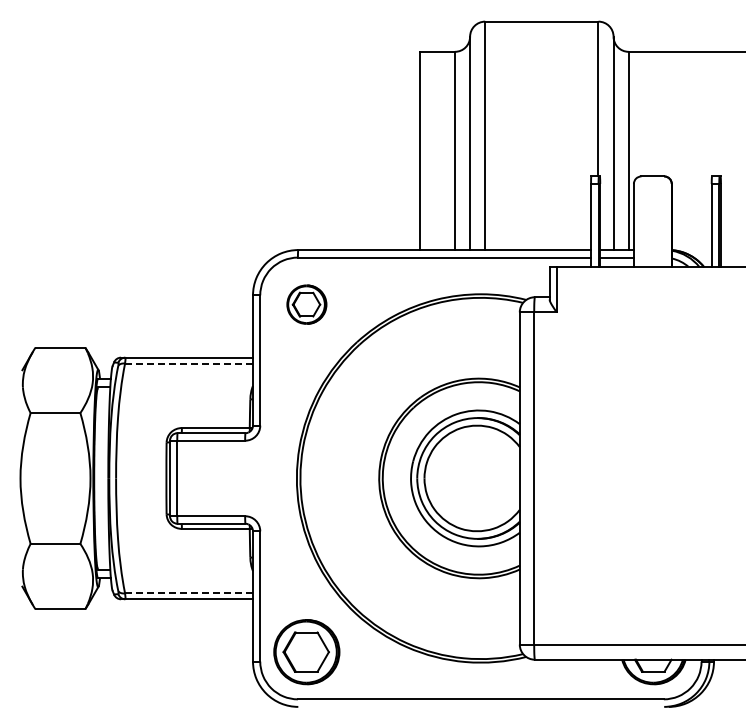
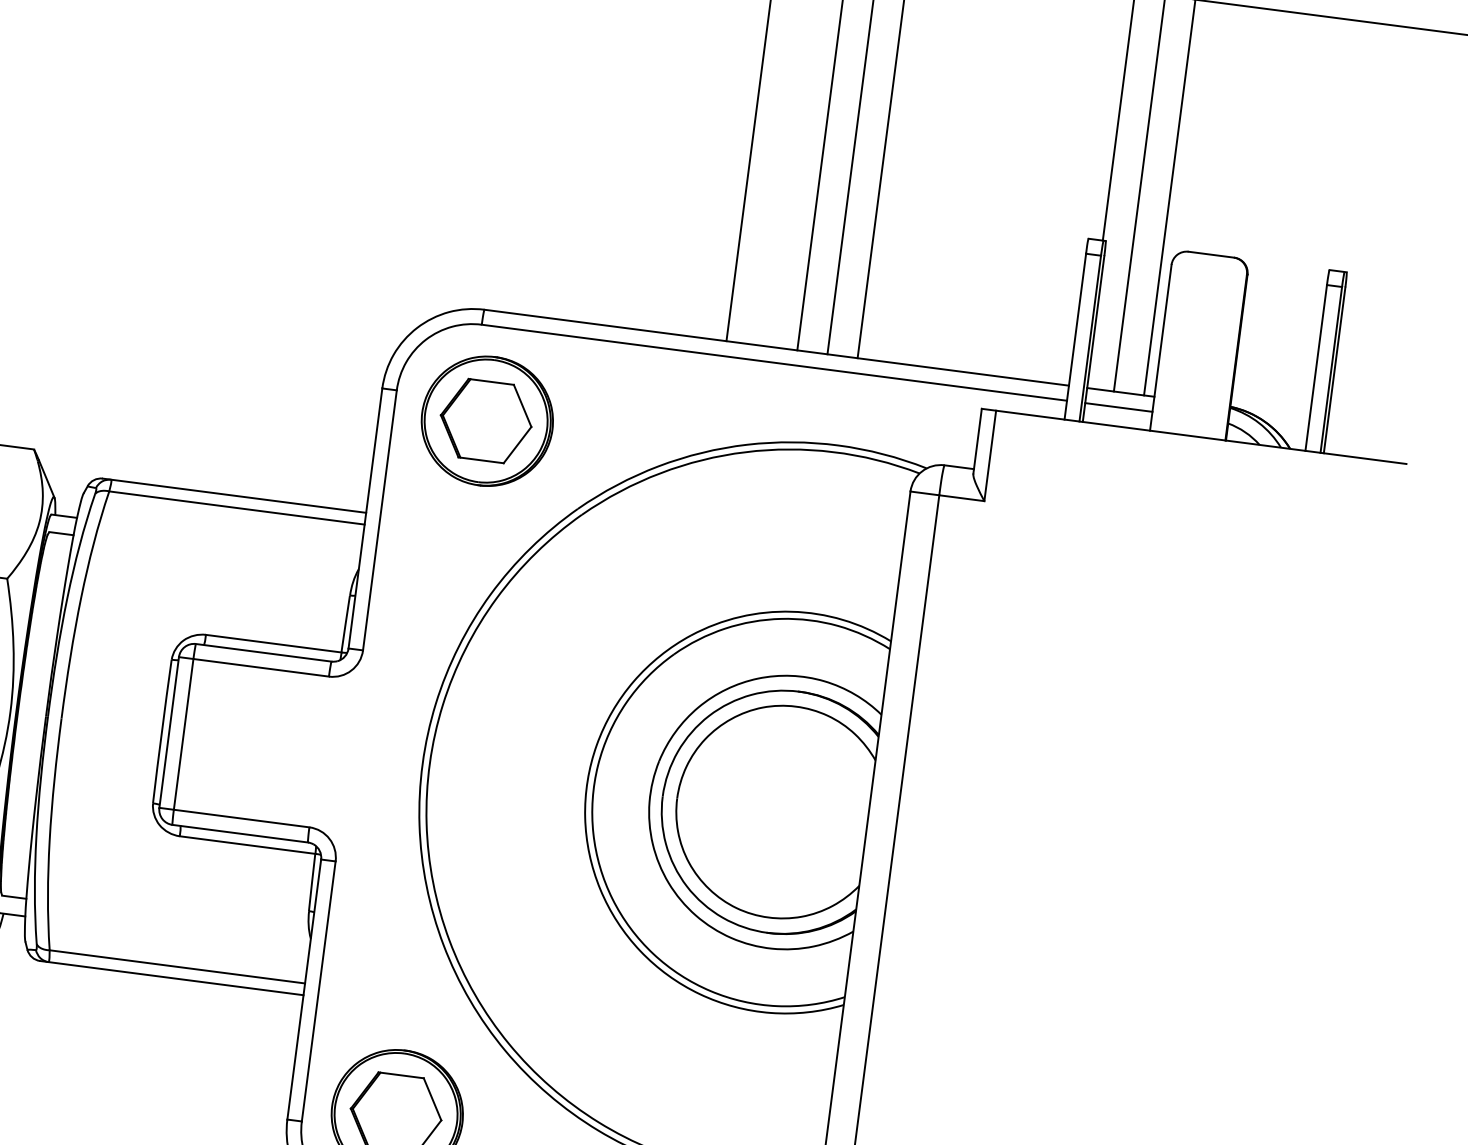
part: (306, 304) -> (486, 420), size x1.67
line: (189, 363) -> (237, 508), dashed -> solid
line: (189, 593) -> (178, 967), dashed -> solid

